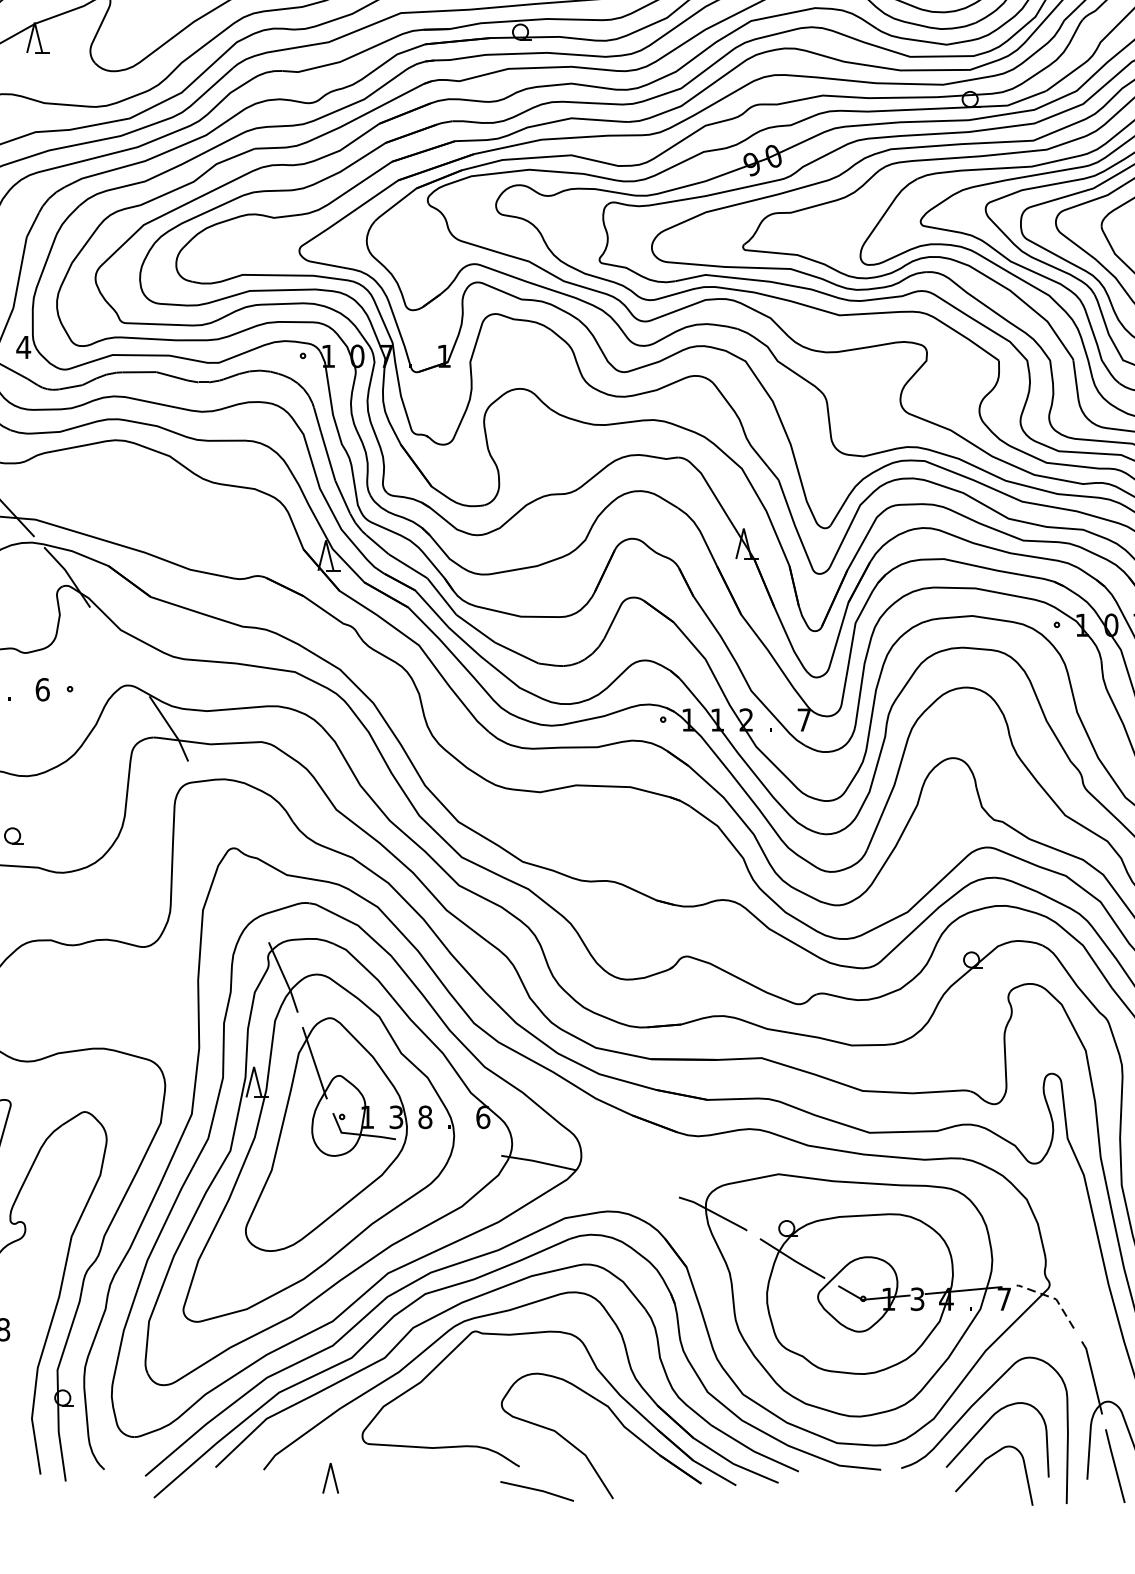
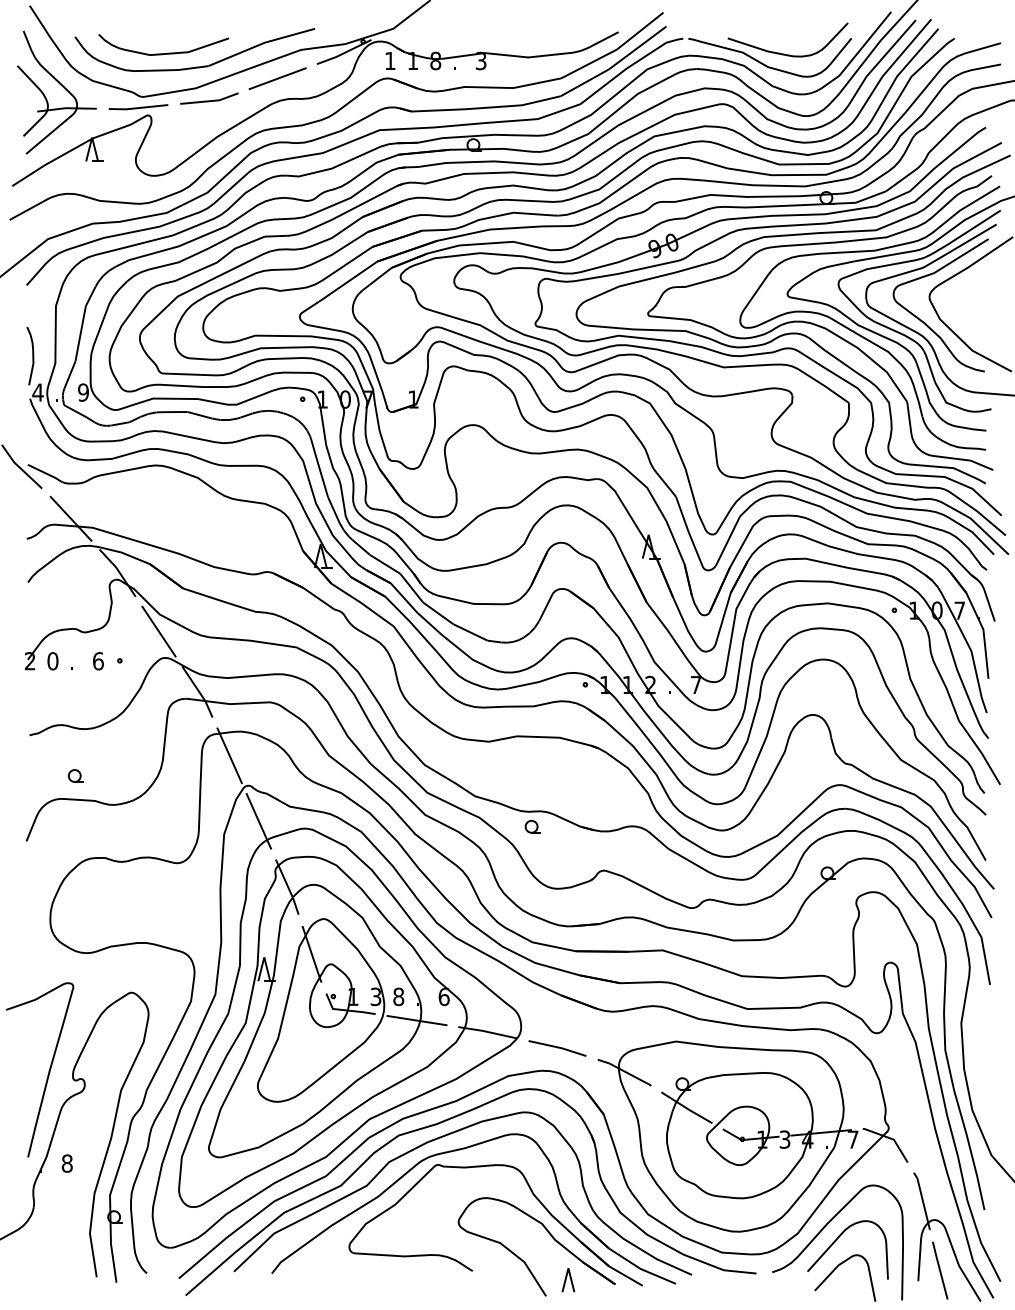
text: (23, 347) -> (83, 392), 4 -> 9
line: (119, 651) -> (158, 631), added
line: (209, 809) -> (229, 755), added
line: (246, 893) -> (258, 821), added
part: (595, 900) -> (532, 826), added
line: (448, 1147) -> (416, 1020), added
line: (1051, 1297) -> (890, 1138), dashed -> solid
line: (328, 1478) -> (566, 1280), moved
line: (537, 1491) -> (557, 1048), moved

